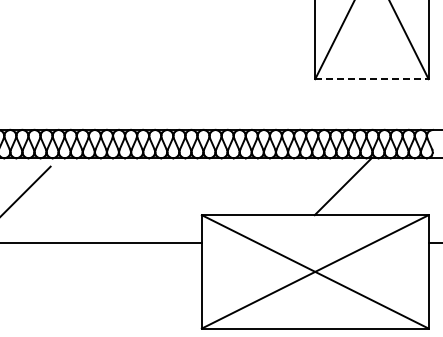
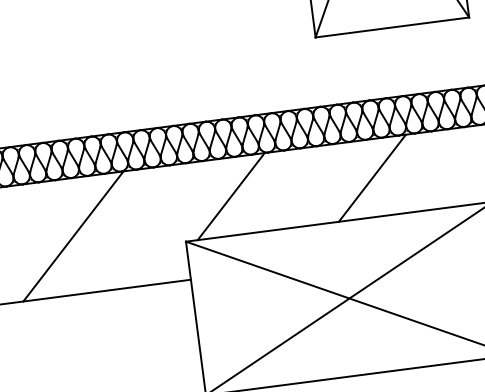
line: (371, 79) -> (391, 28), dashed -> solid
line: (238, 186) -> (230, 196), added
line: (120, 200) -> (73, 236), added

